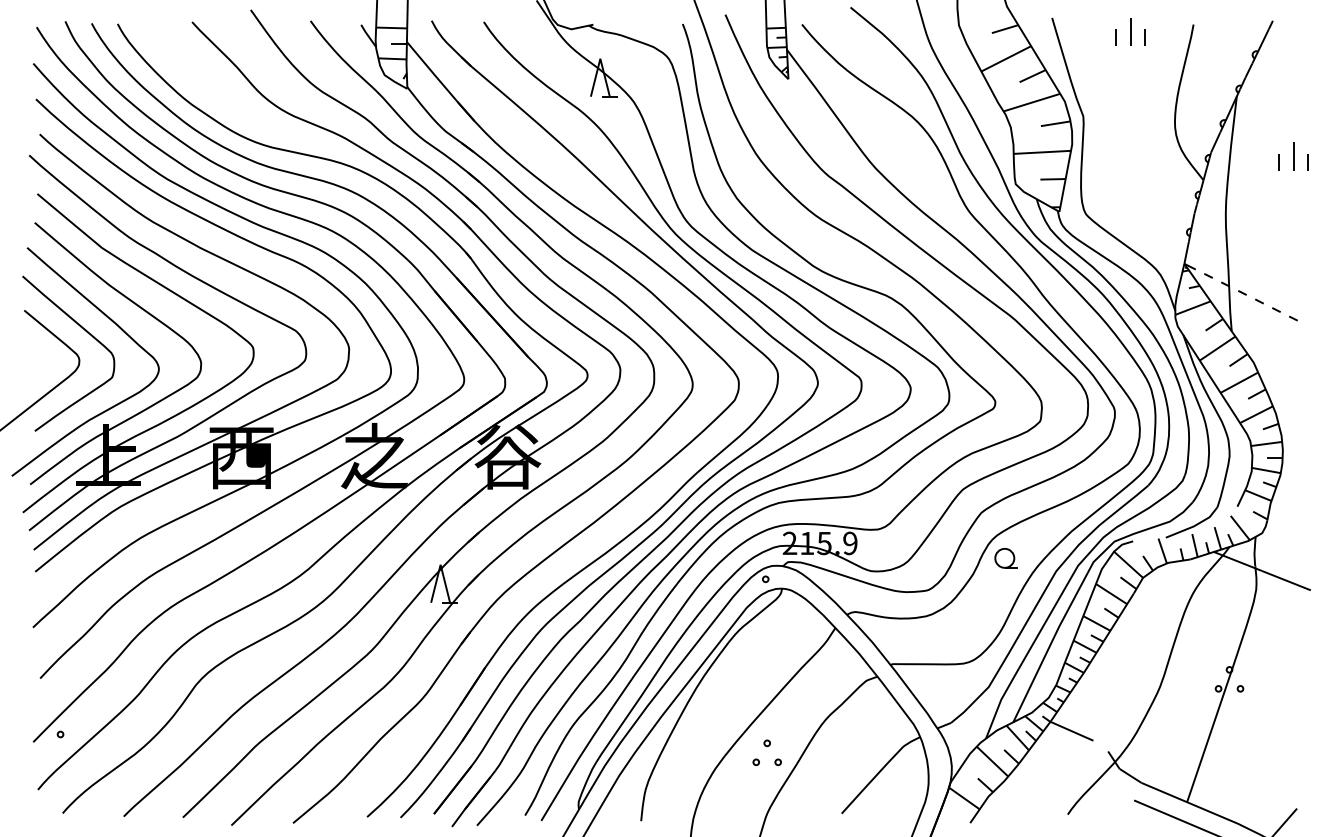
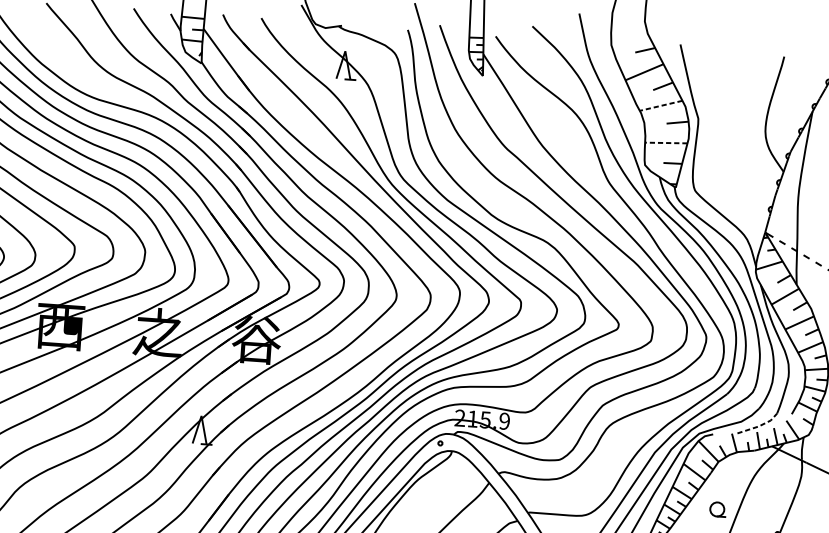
part: (1130, 31) -> (737, 58), removed
line: (1031, 102) -> (660, 105), solid -> dashed
line: (1042, 152) -> (666, 143), solid -> dashed
line: (1194, 525) -> (759, 425), solid -> dashed
part: (1005, 558) -> (717, 509), moved

